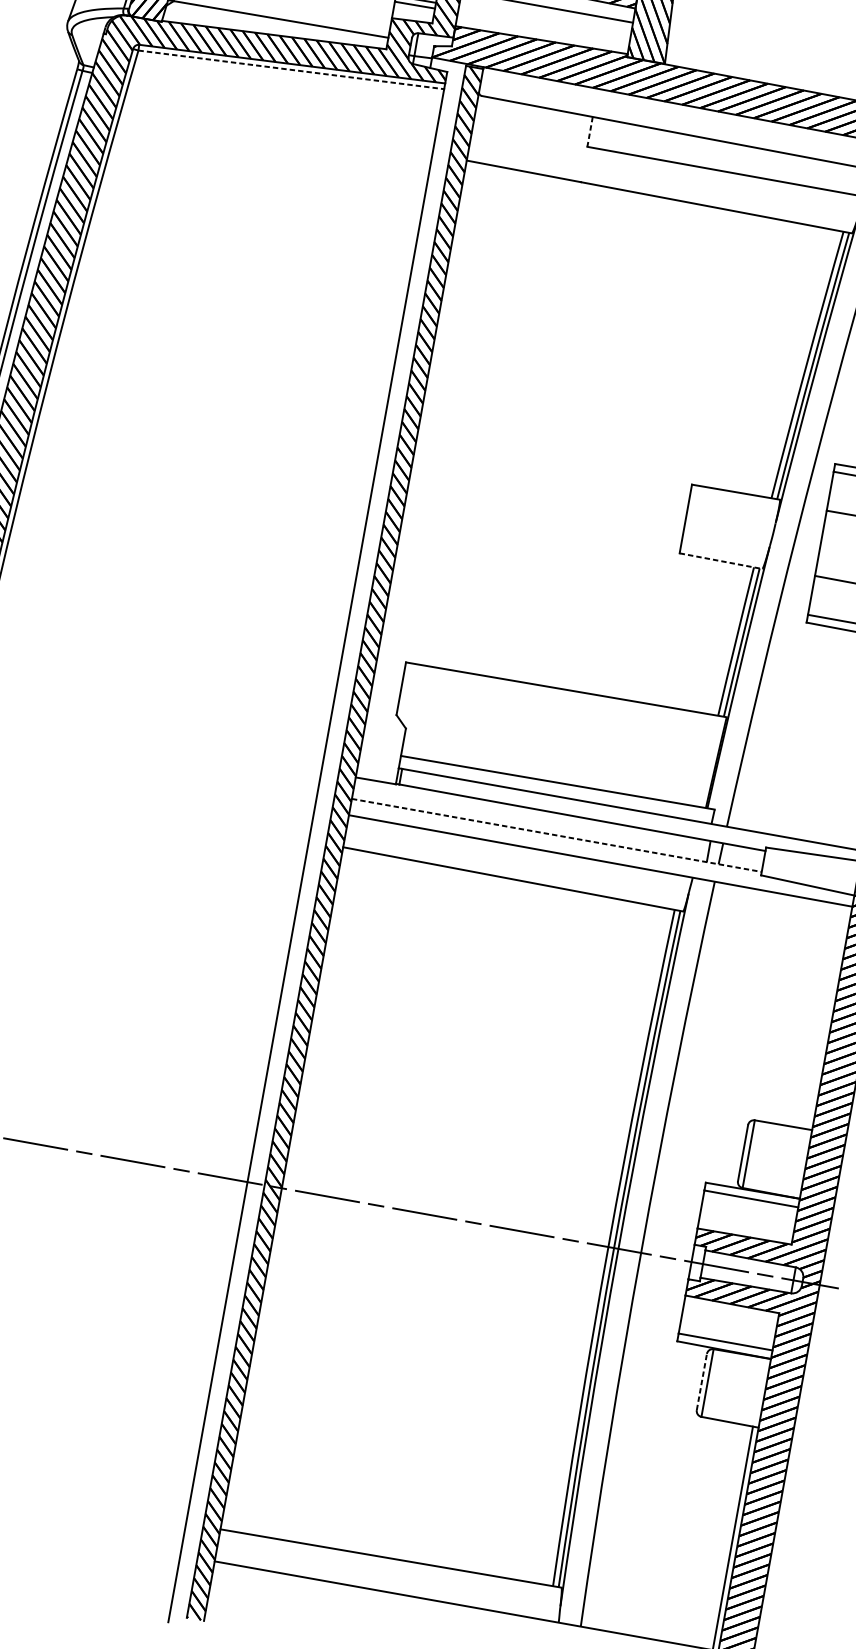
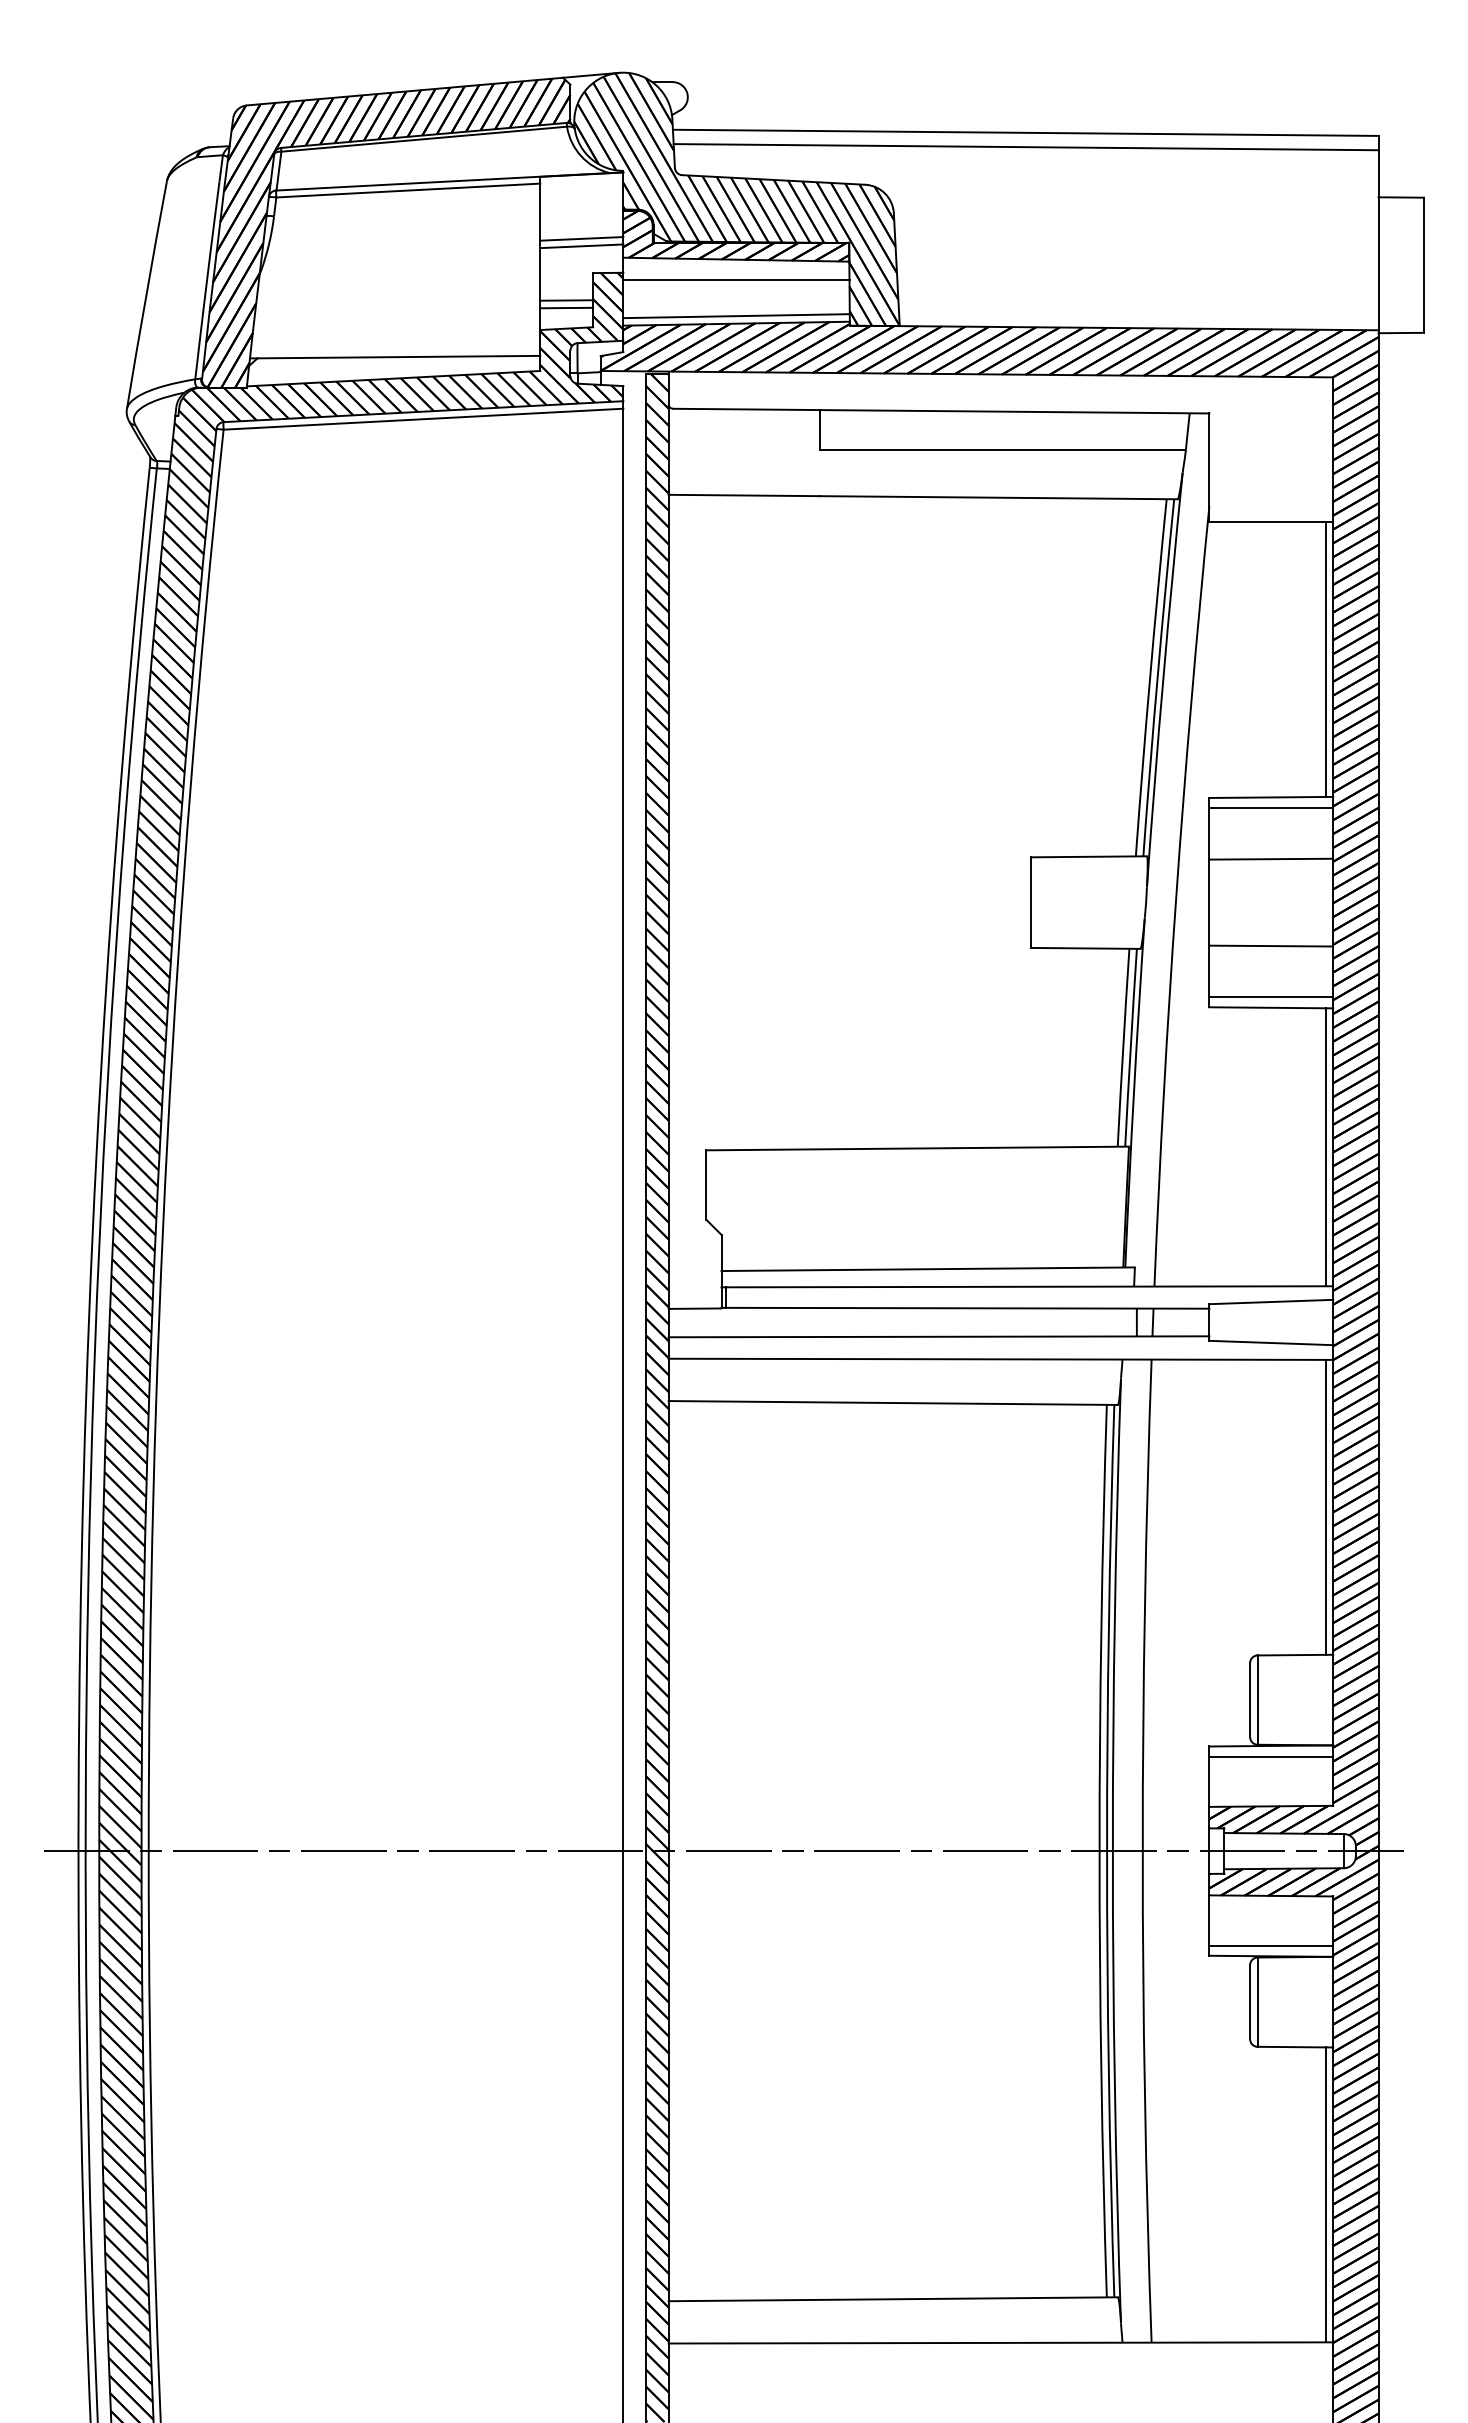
line: (542, 34) -> (736, 316), added
line: (291, 70) -> (423, 419), dashed -> solid
line: (589, 131) -> (819, 429), dashed -> solid
line: (720, 561) -> (1085, 948), dashed -> solid
line: (557, 835) -> (939, 1336), dashed -> solid
line: (826, 1016) -> (1325, 1506), added
line: (702, 1381) -> (1250, 2001), dashed -> solid

